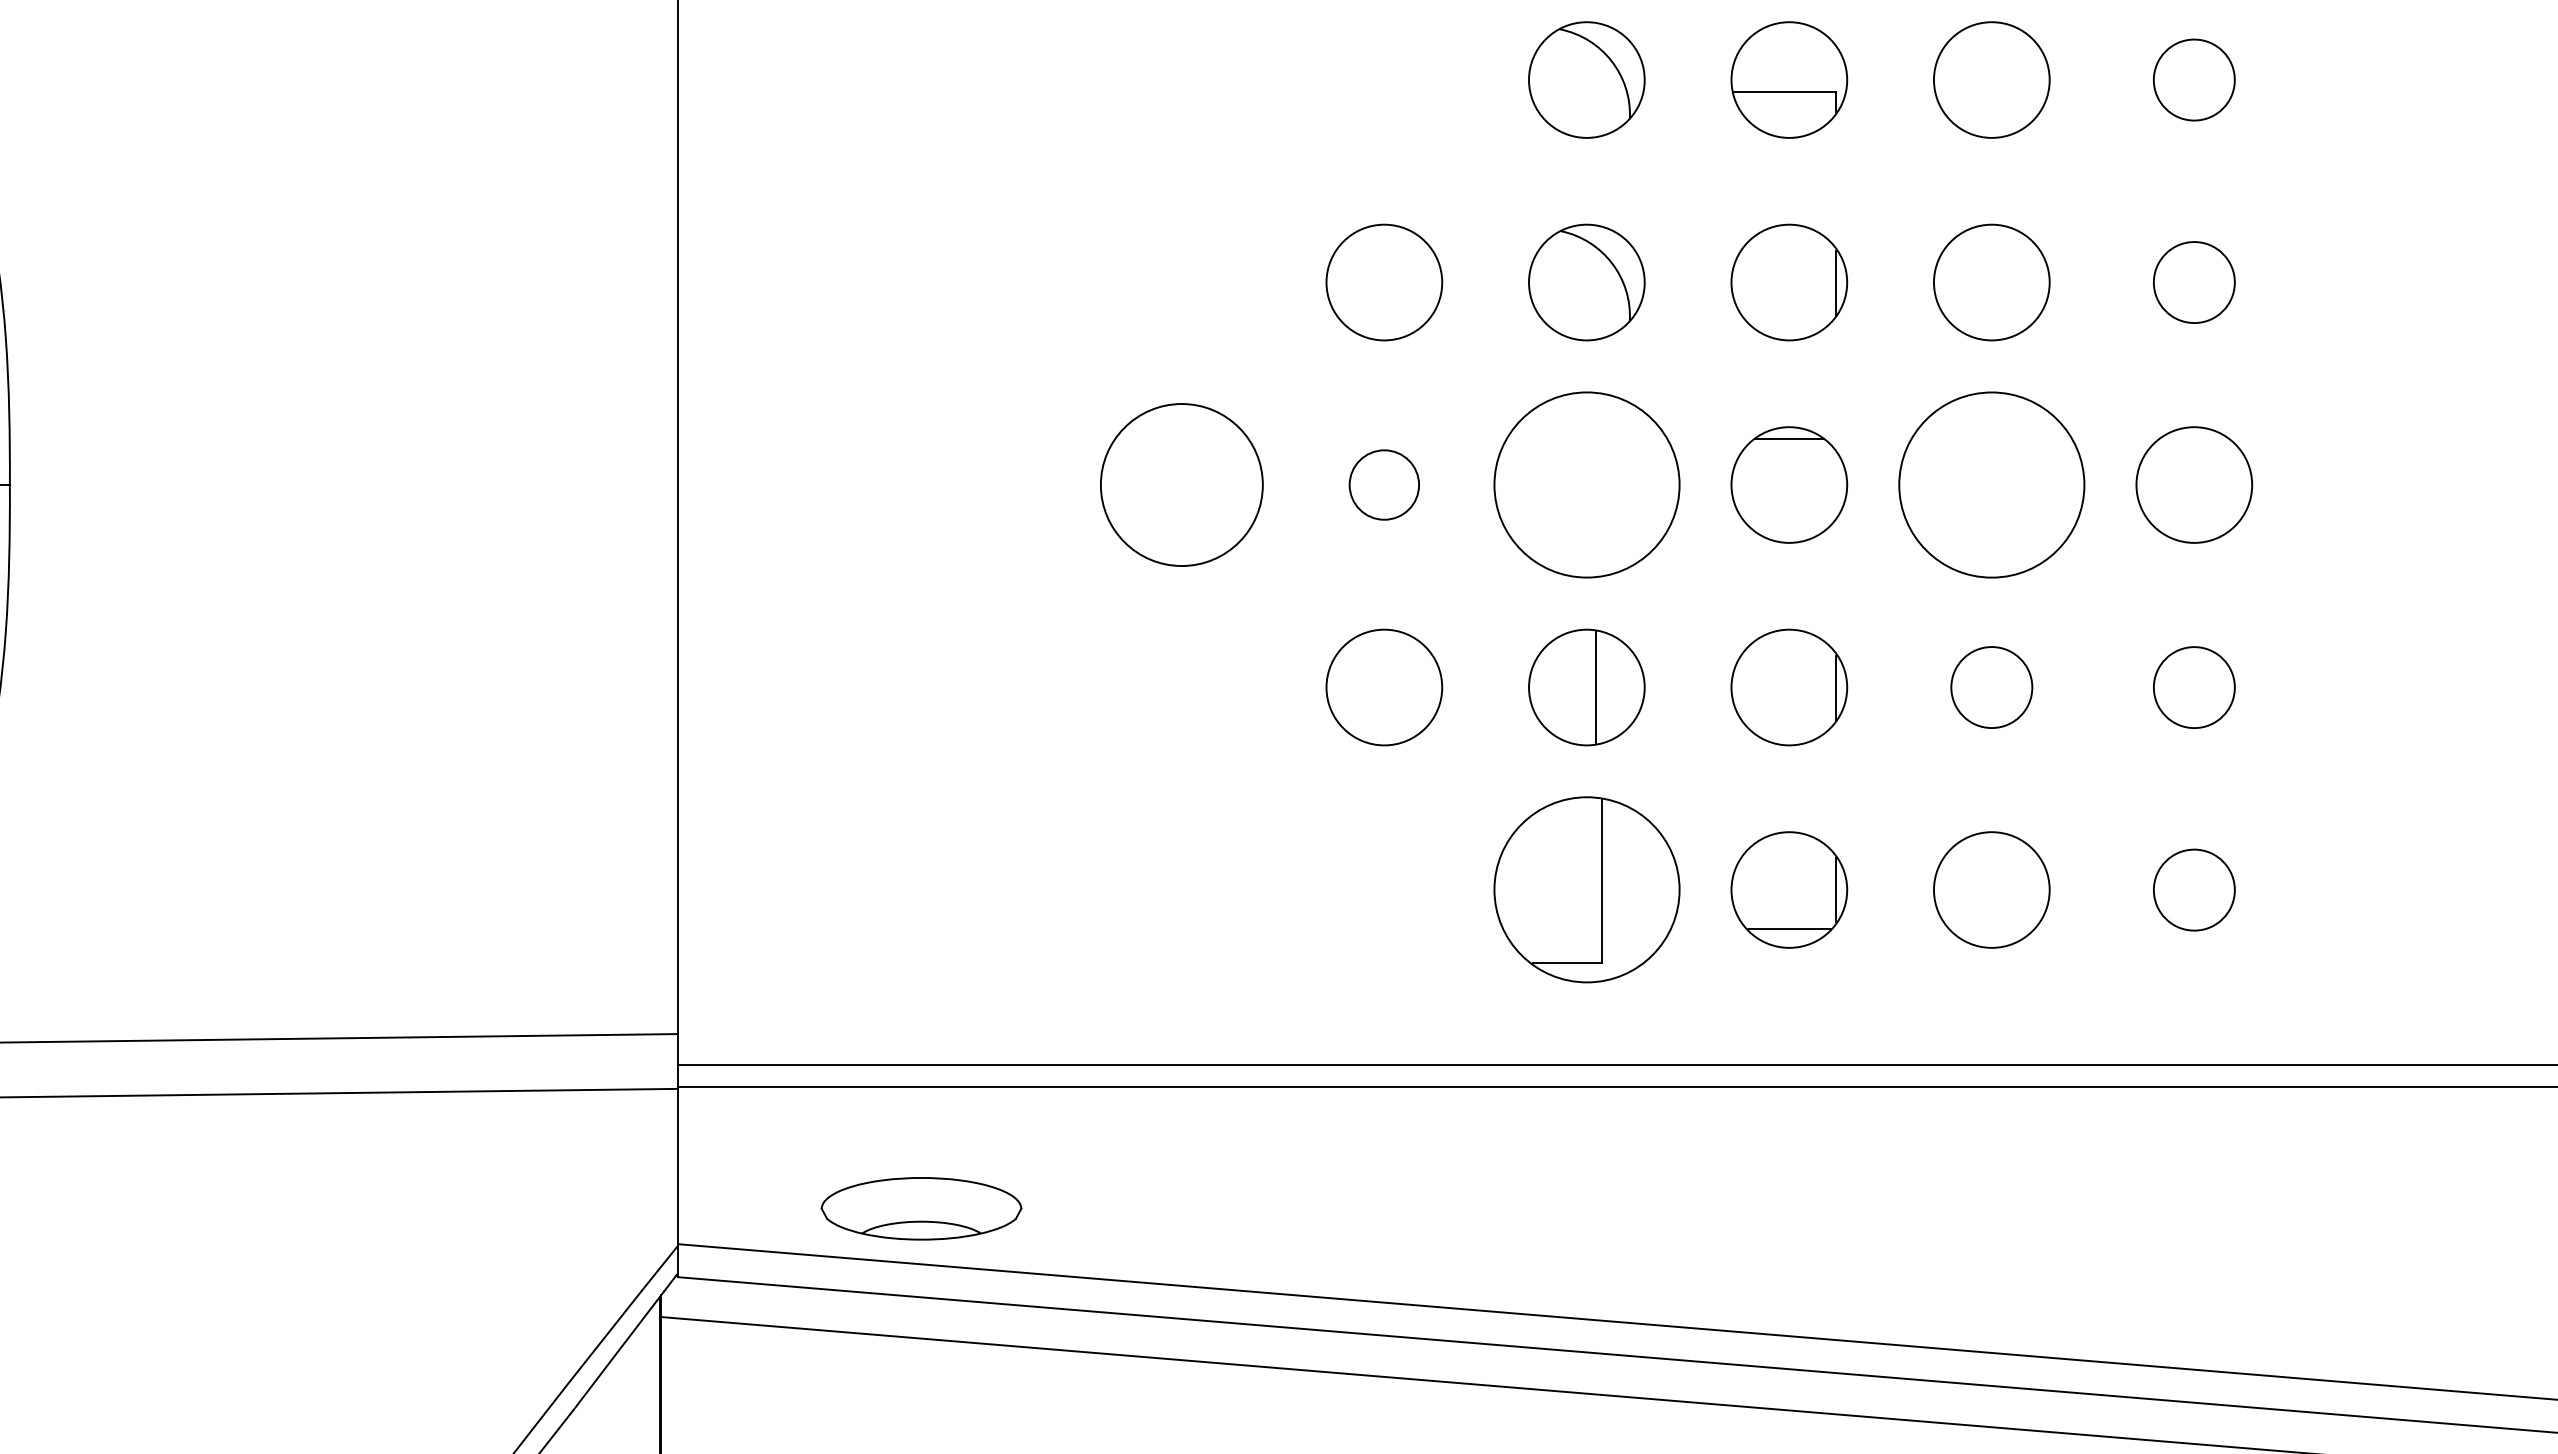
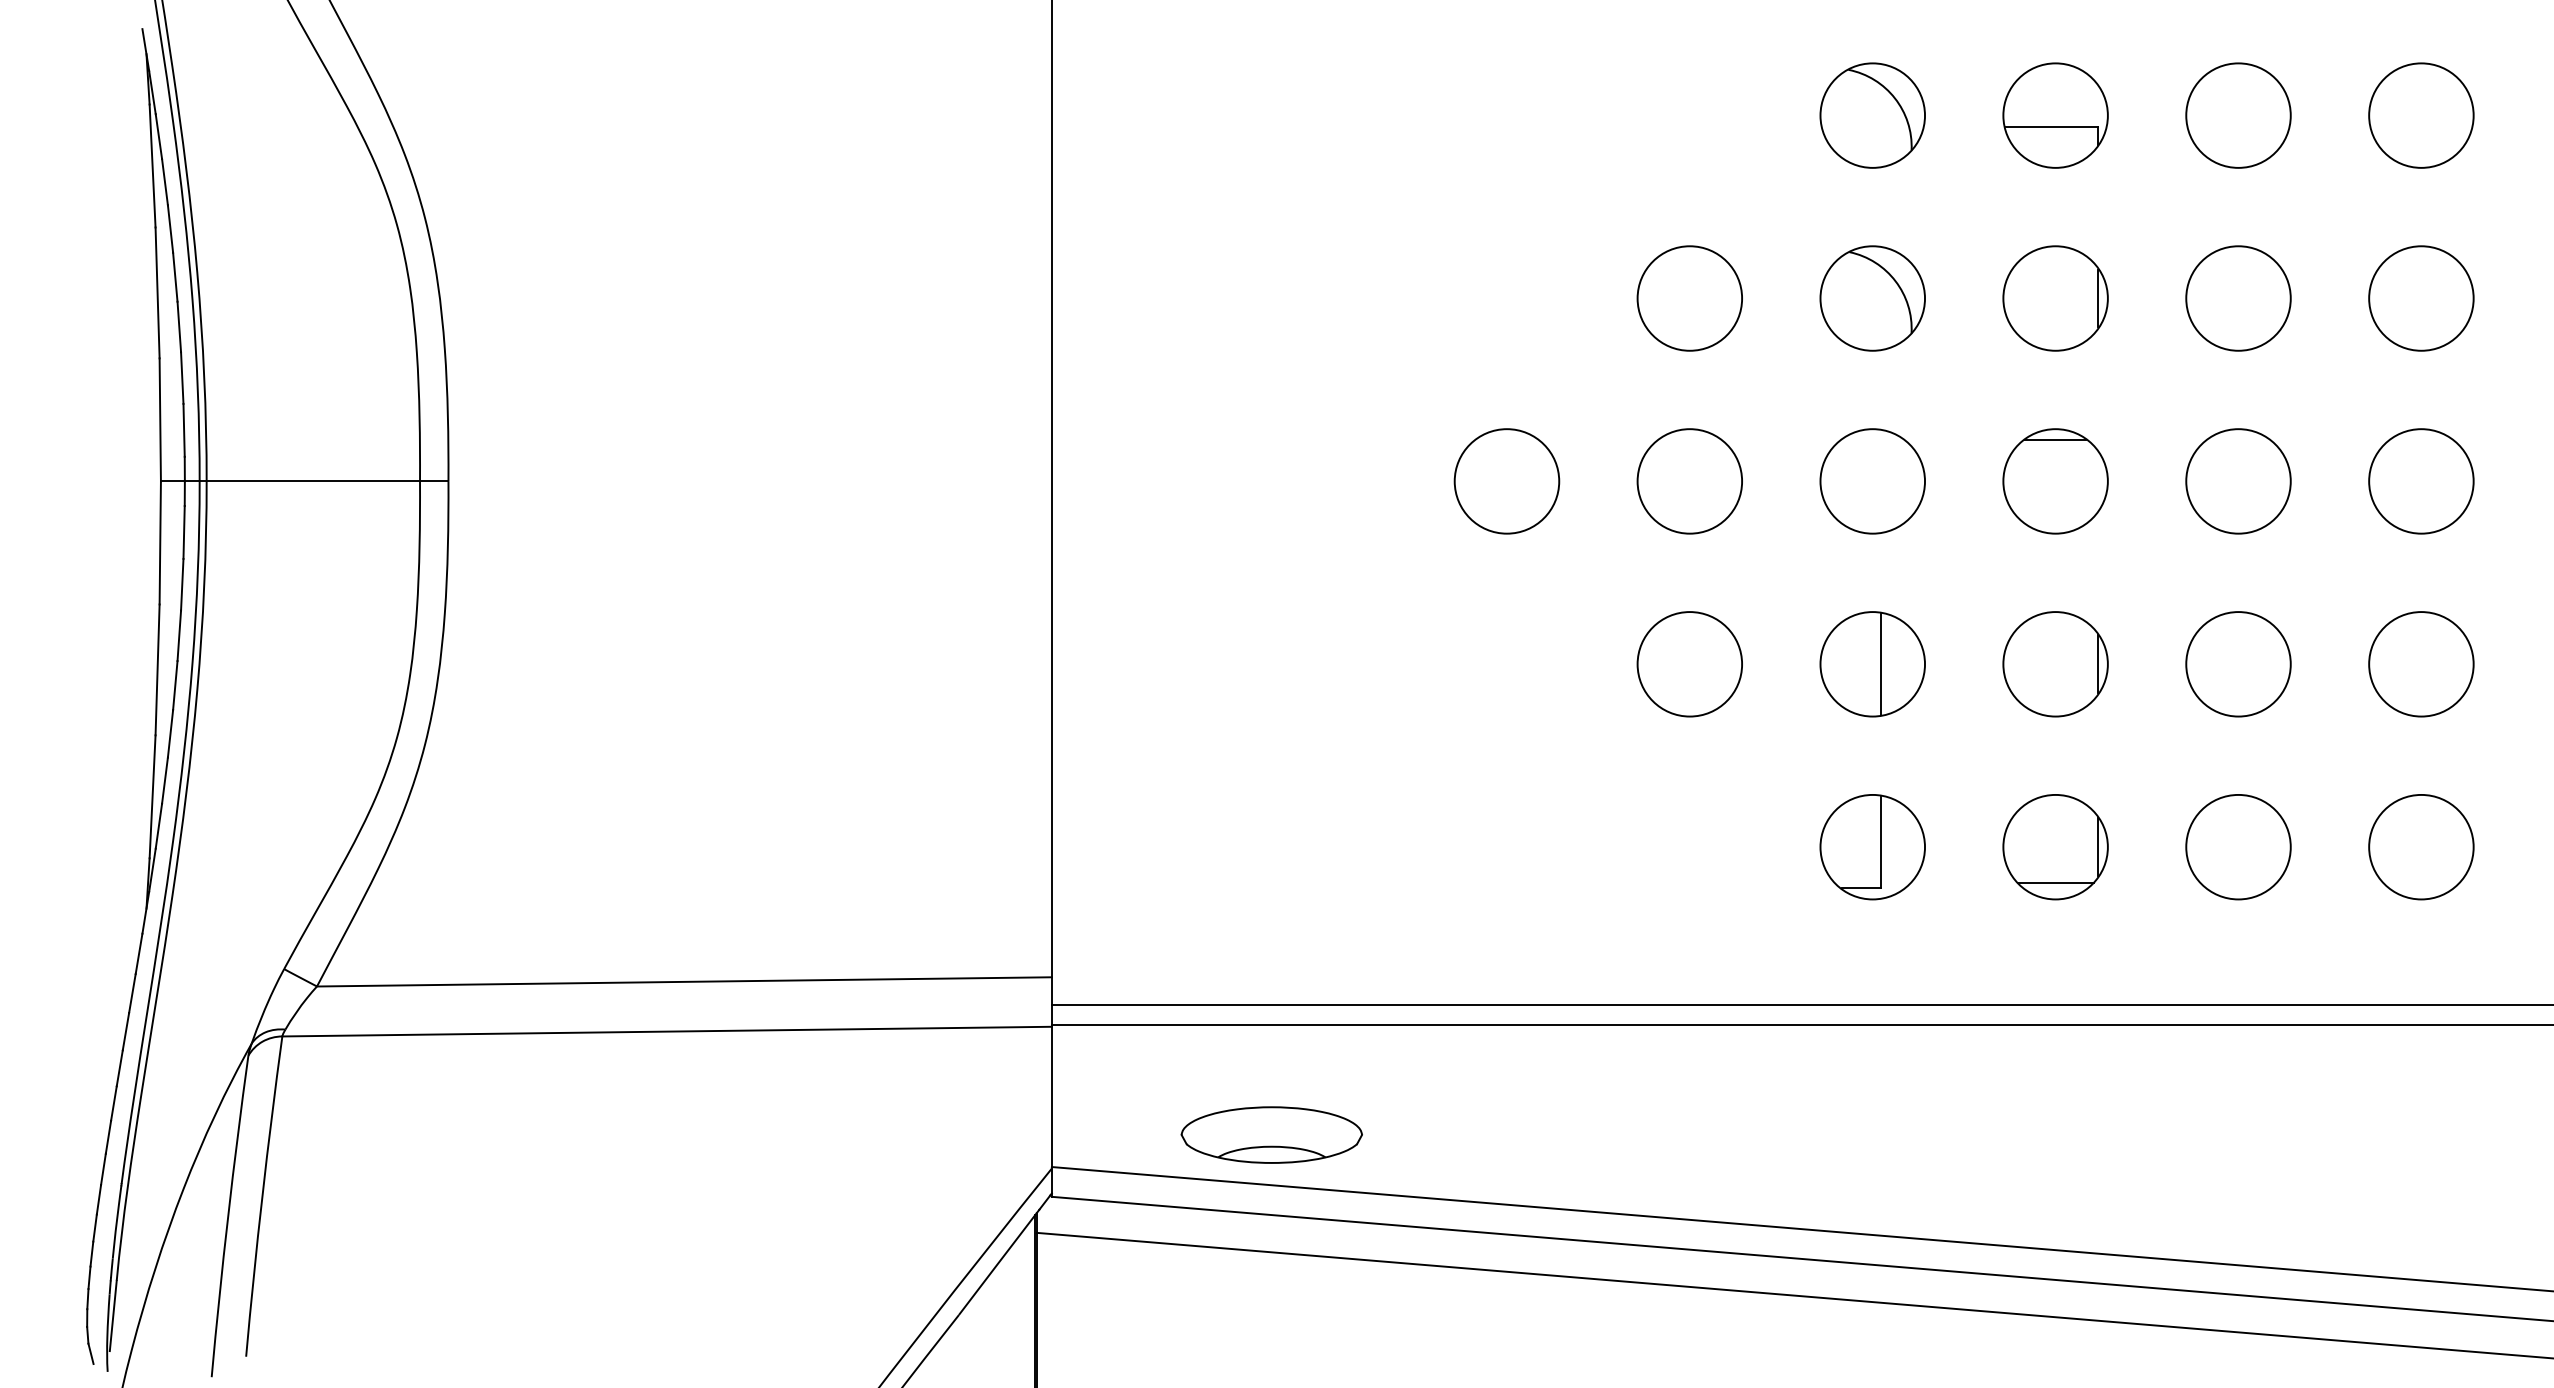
circle: (2194, 79) -> (2421, 115), size x1.43
circle: (2194, 282) -> (2421, 298), size x1.43
circle: (1181, 485) -> (1506, 481), size x0.71
circle: (1383, 485) -> (1689, 481), size x1.67
circle: (1586, 485) -> (1872, 481), size x0.62
circle: (1991, 485) -> (2238, 481), size x0.62
circle: (1991, 687) -> (2238, 664), size x1.43
circle: (2194, 687) -> (2421, 664), size x1.43
part: (1586, 890) -> (1872, 847), size x0.62
circle: (2194, 890) -> (2421, 847), size x1.43

